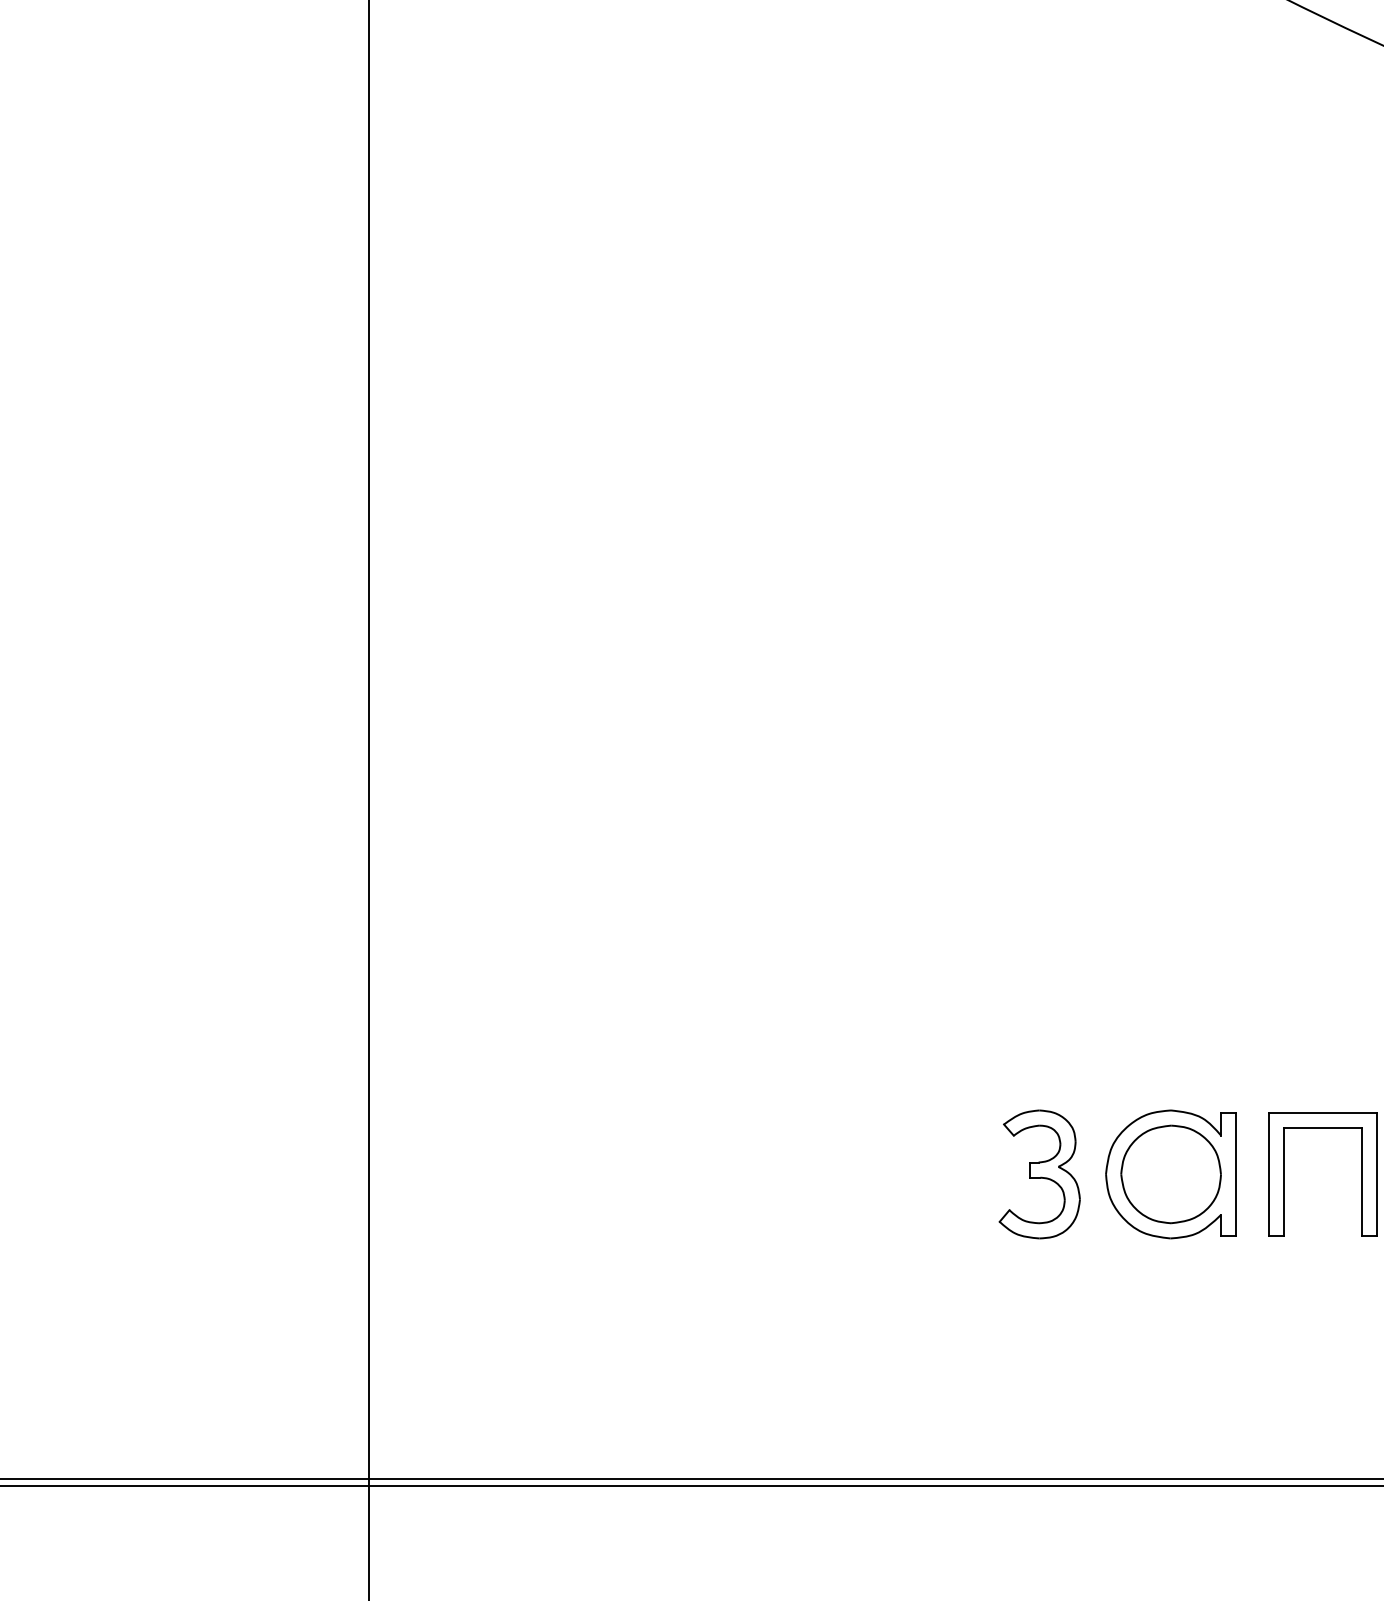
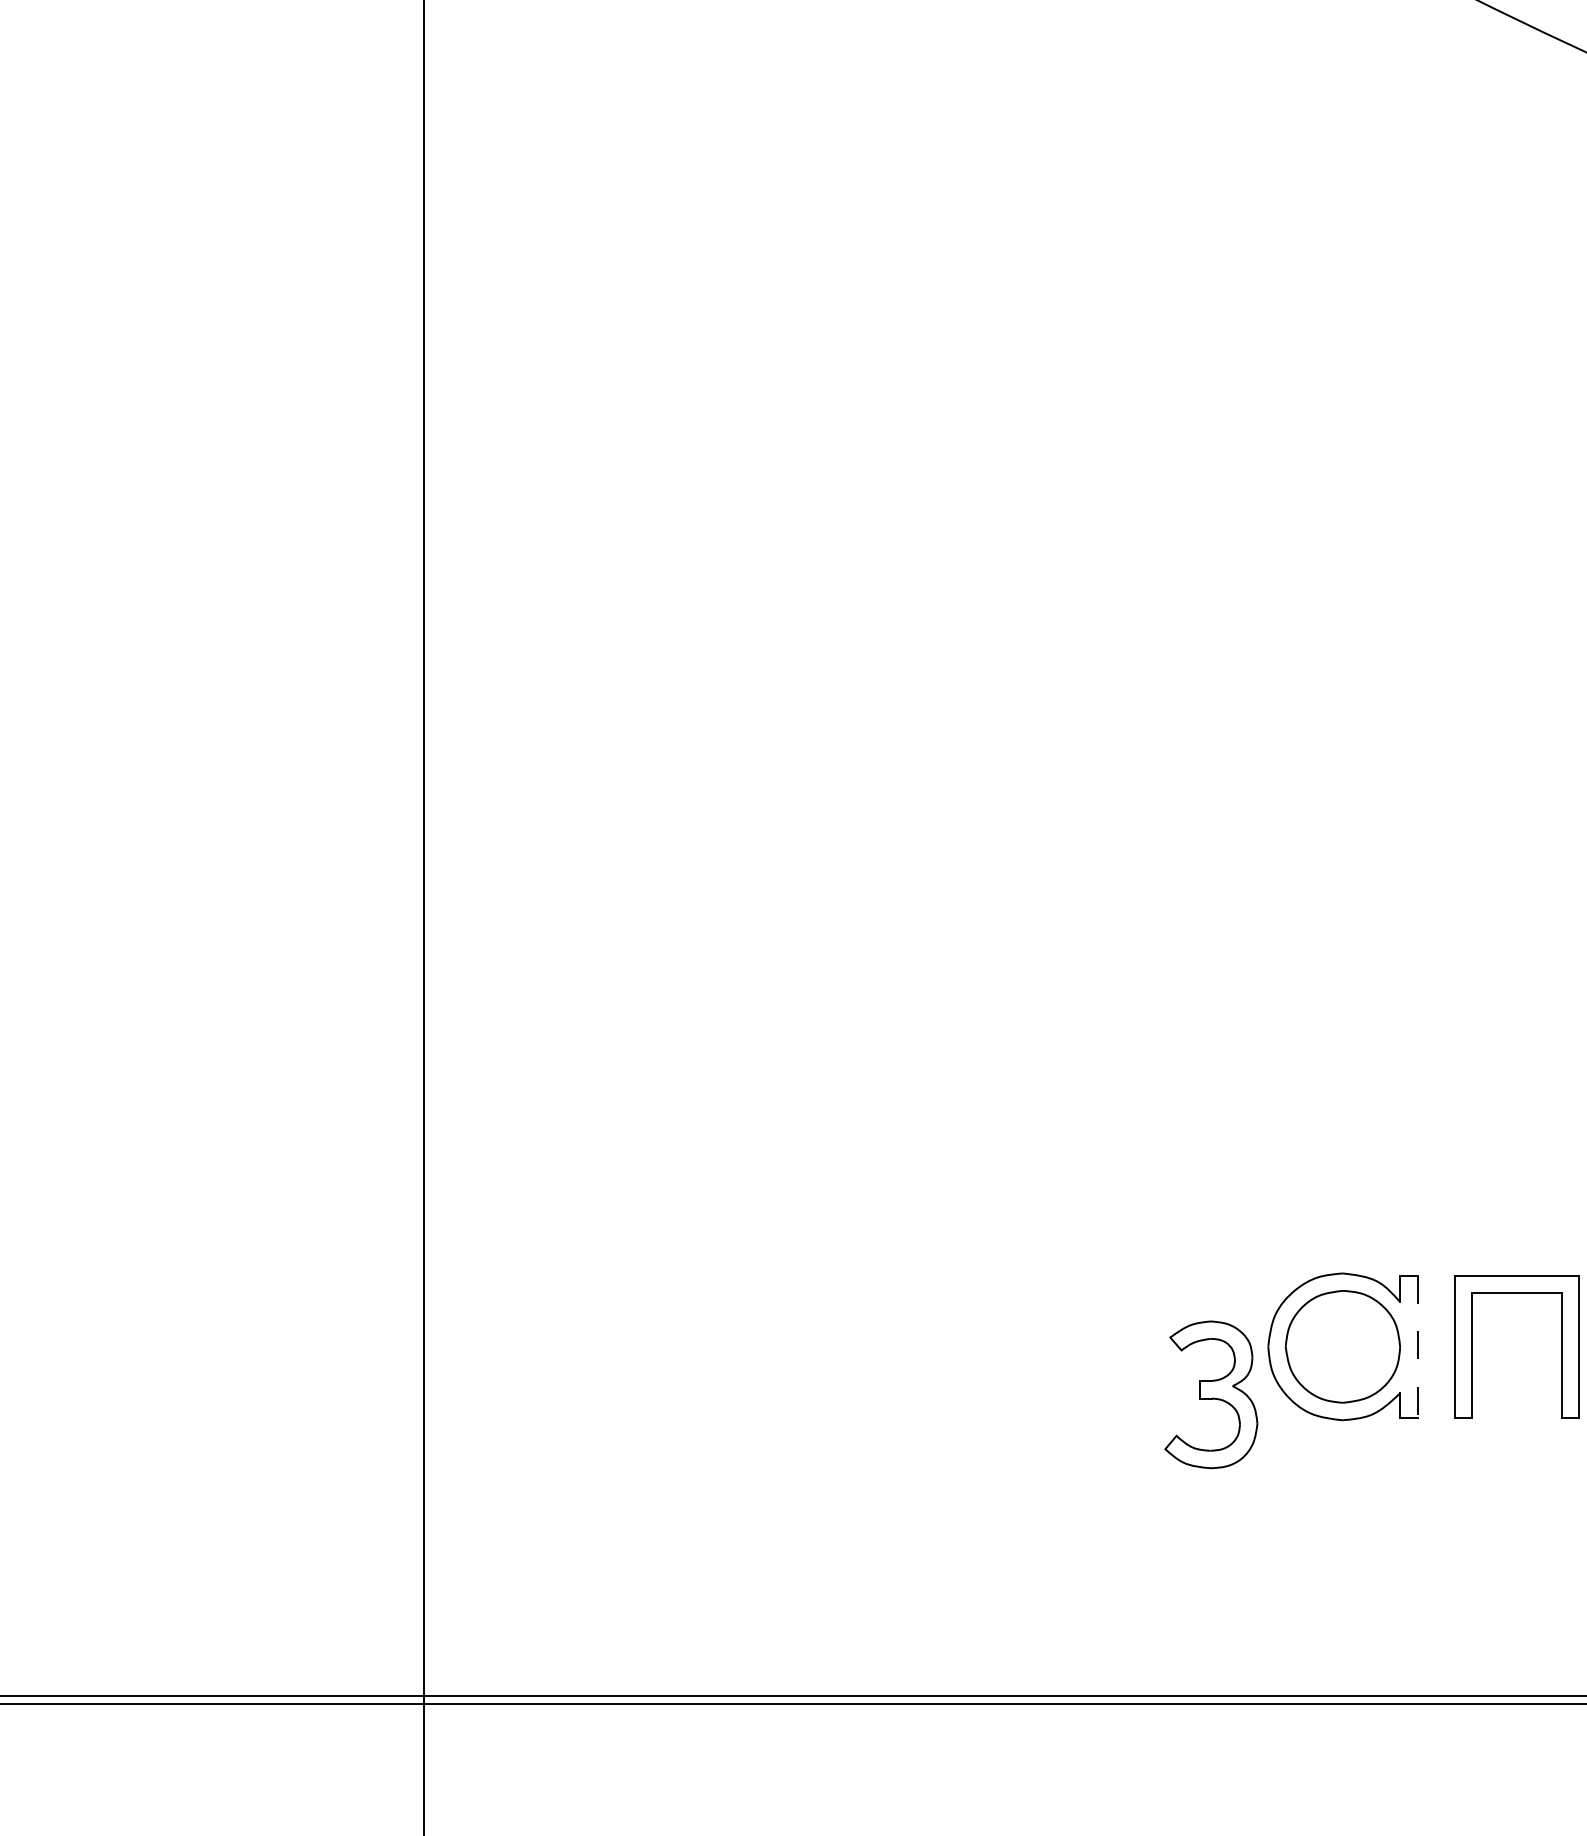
part: (1039, 1174) -> (1211, 1394), moved
line: (1236, 1174) -> (1417, 1346), solid -> dashed

